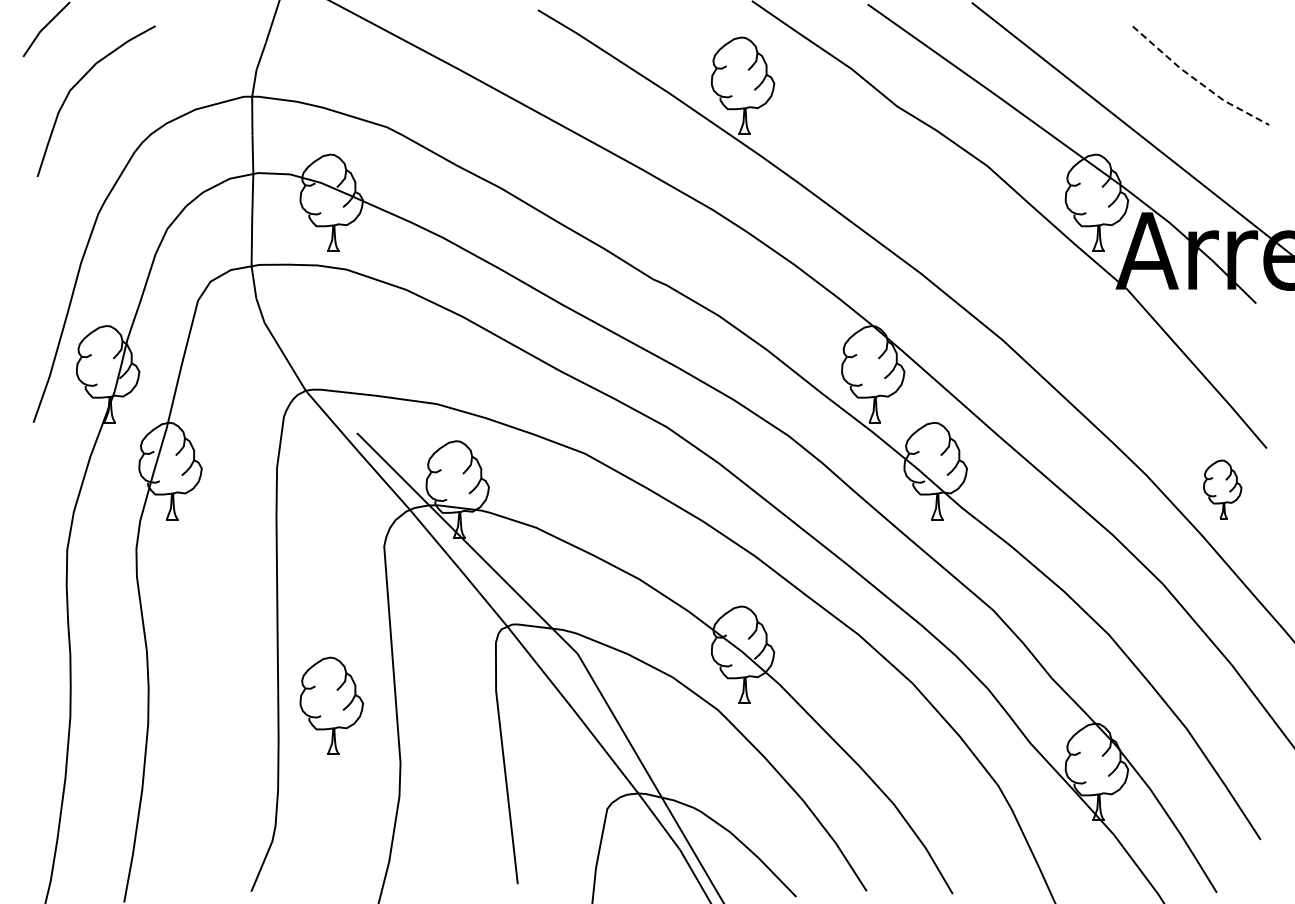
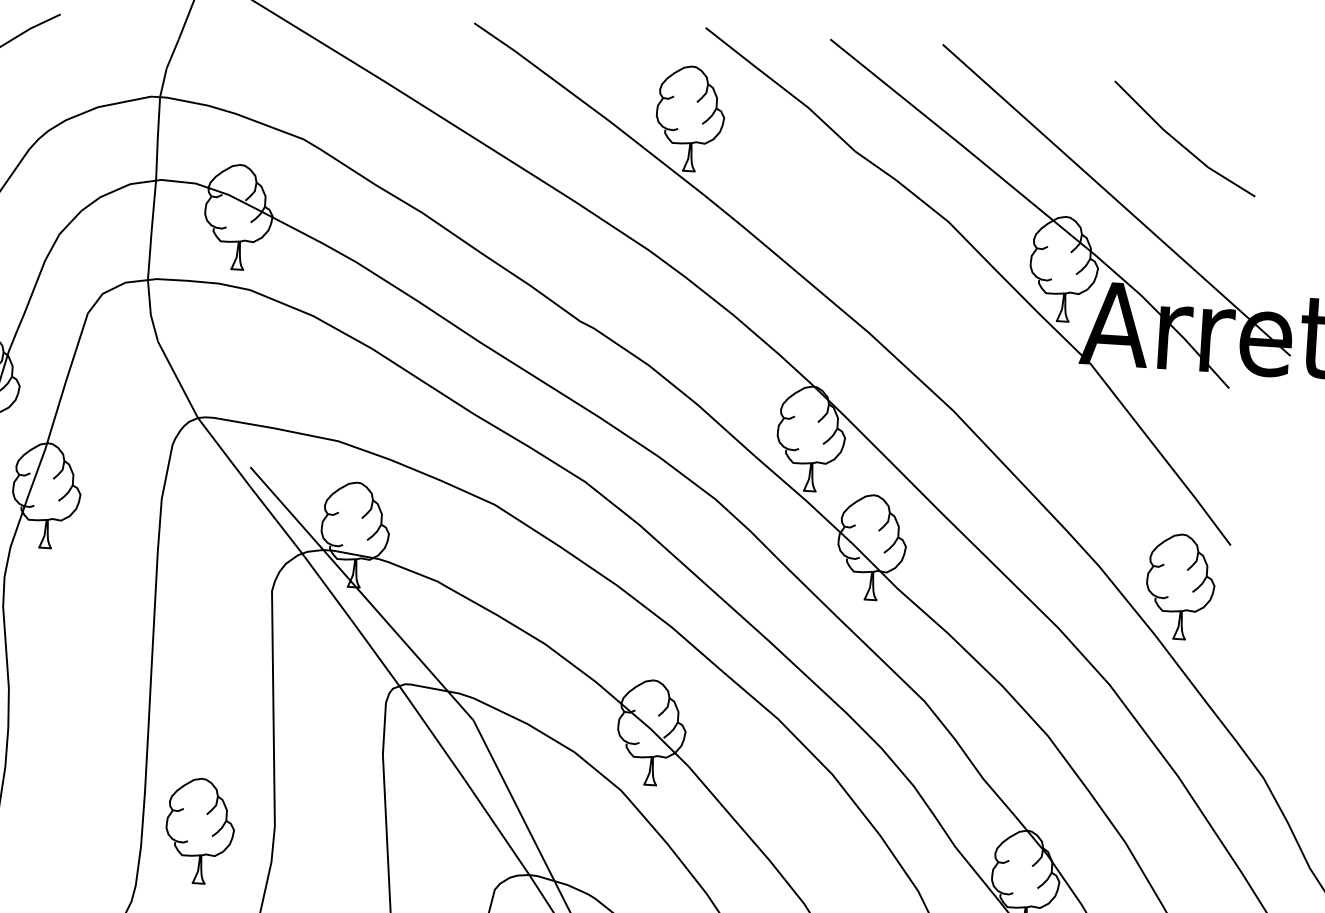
line: (1197, 81) -> (1180, 144), dashed -> solid
part: (1222, 489) -> (1180, 586), size x1.67
part: (331, 705) -> (199, 830), moved

